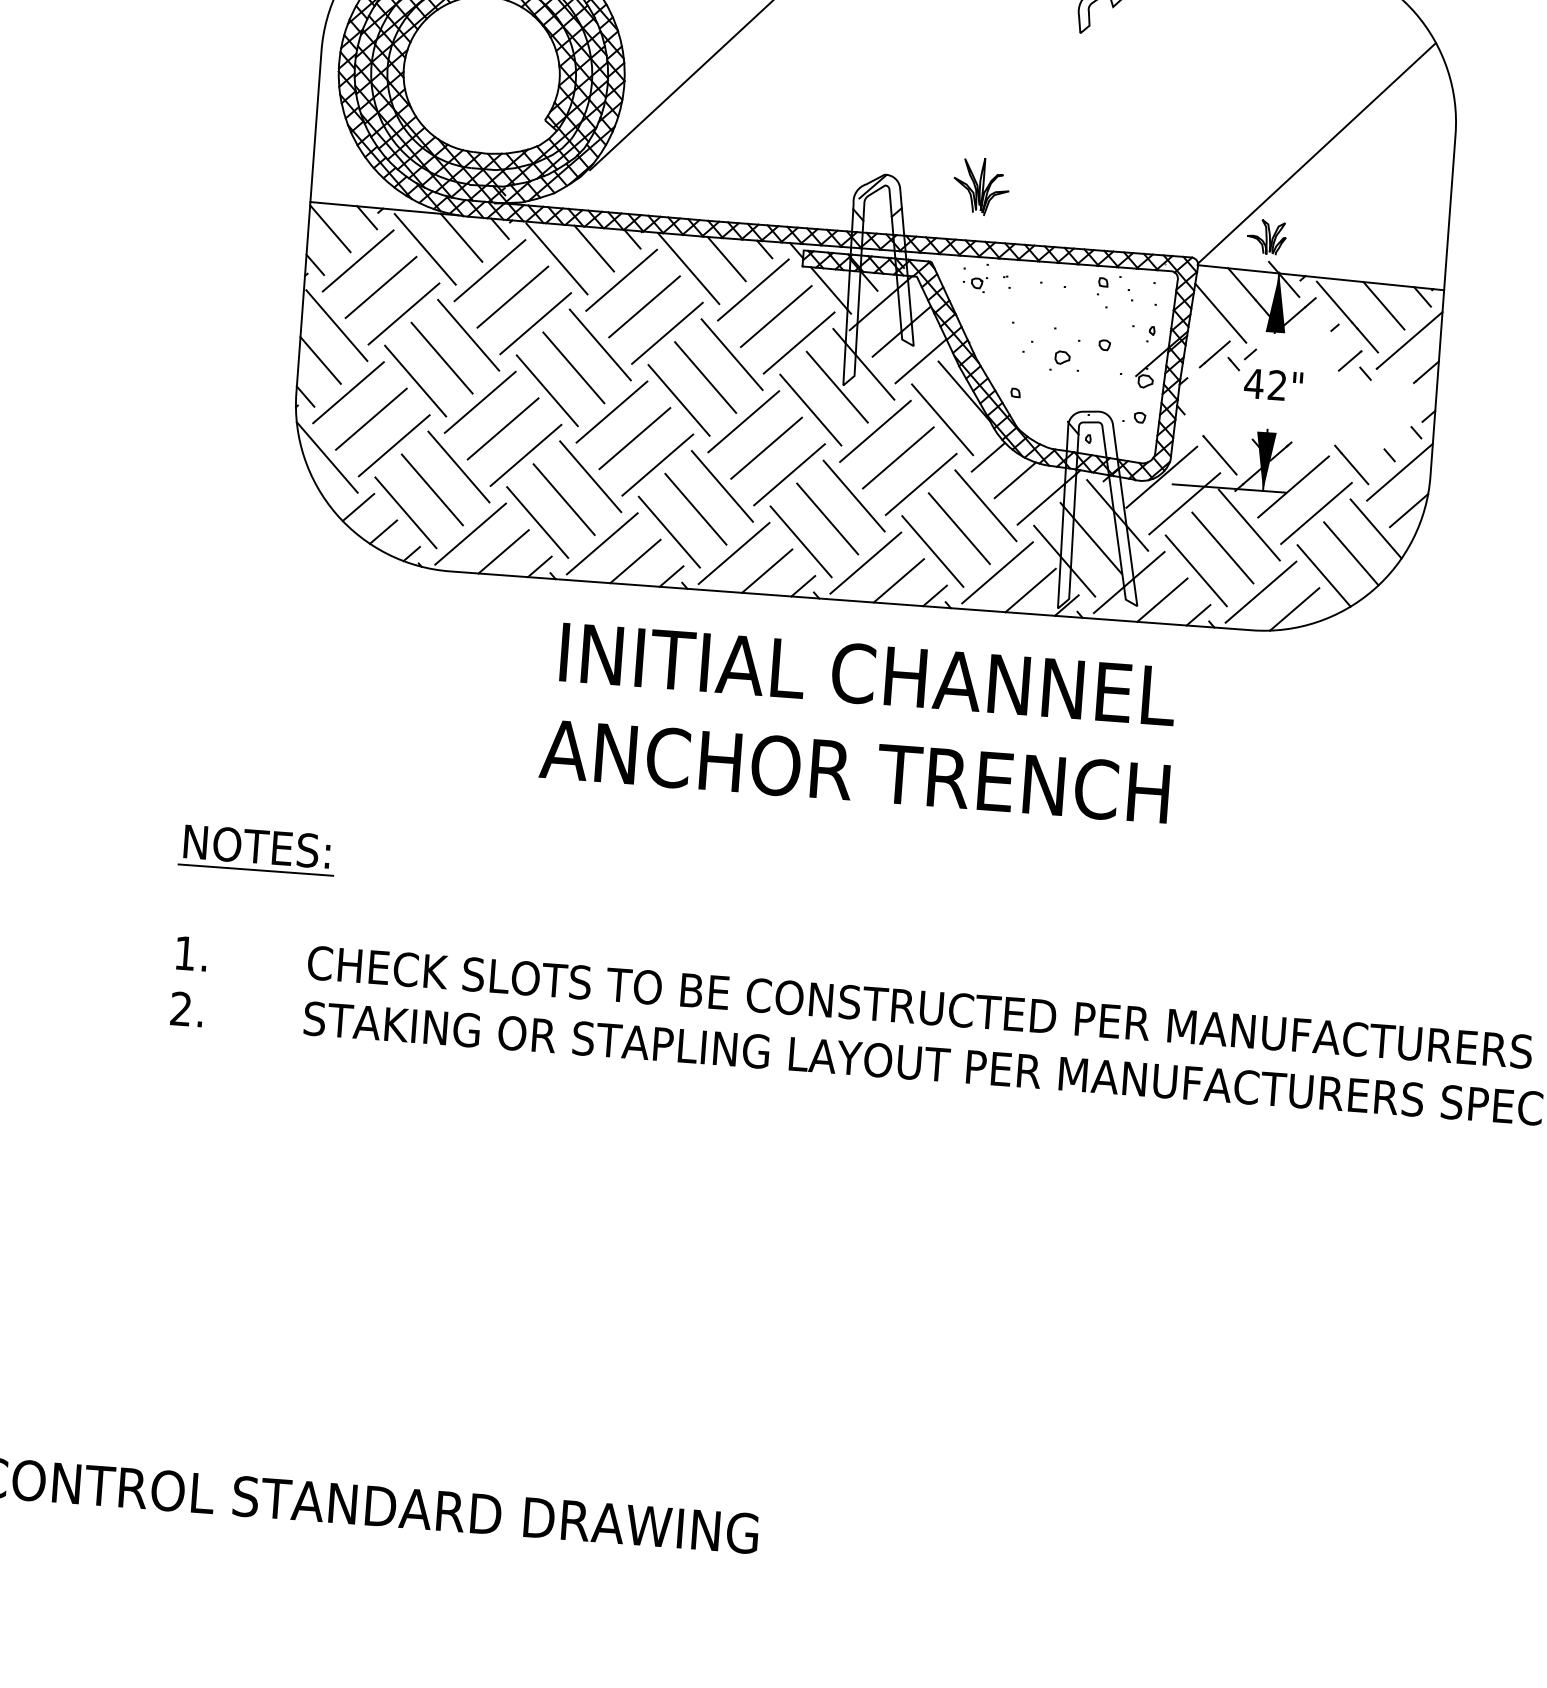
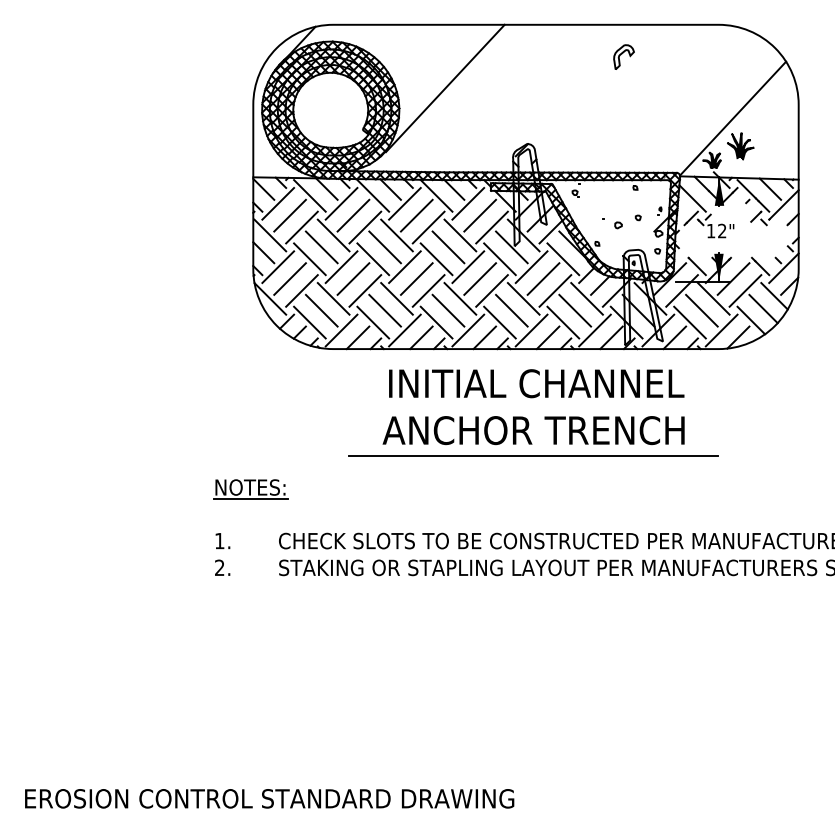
curve: (980, 186) -> (740, 146), moved
text: (1252, 384) -> (710, 231), 42" -> 12"
line: (850, 825) -> (533, 456), added

